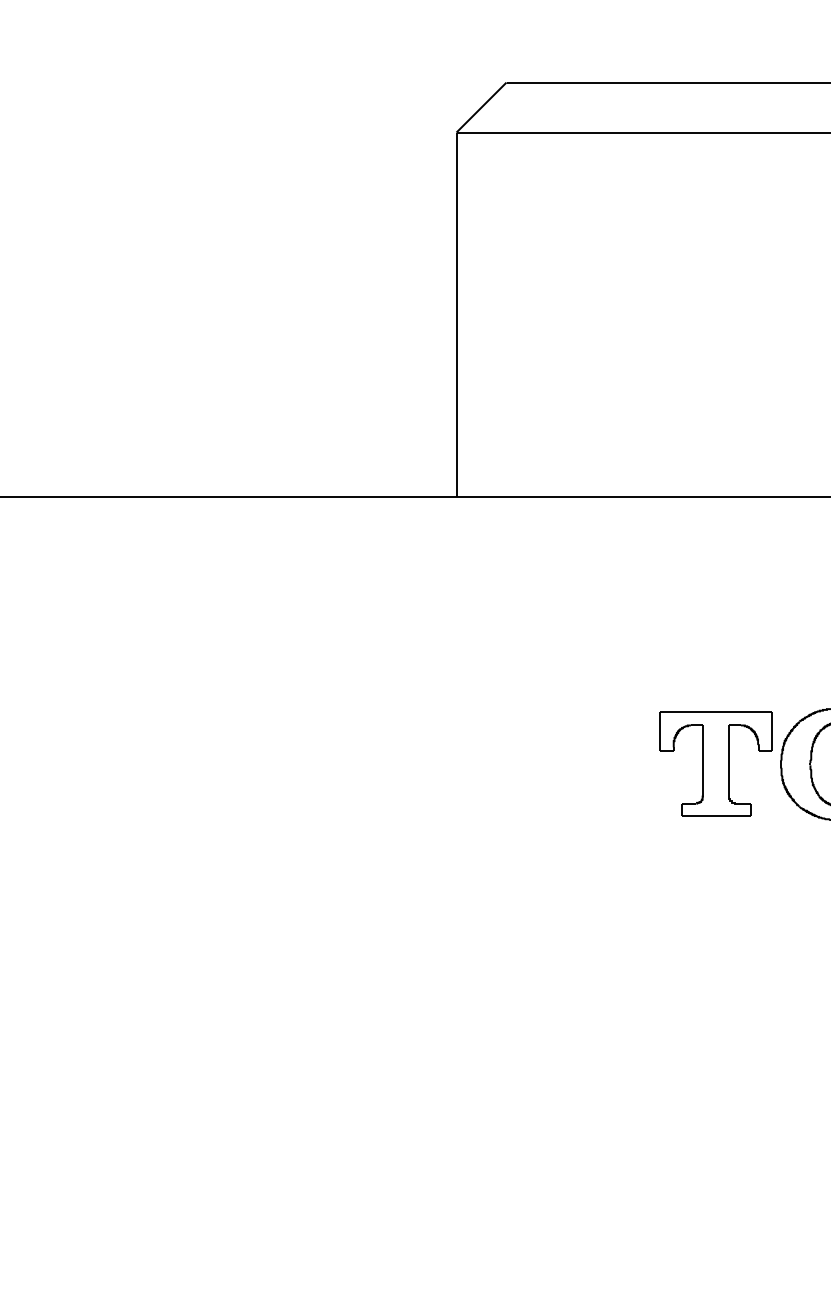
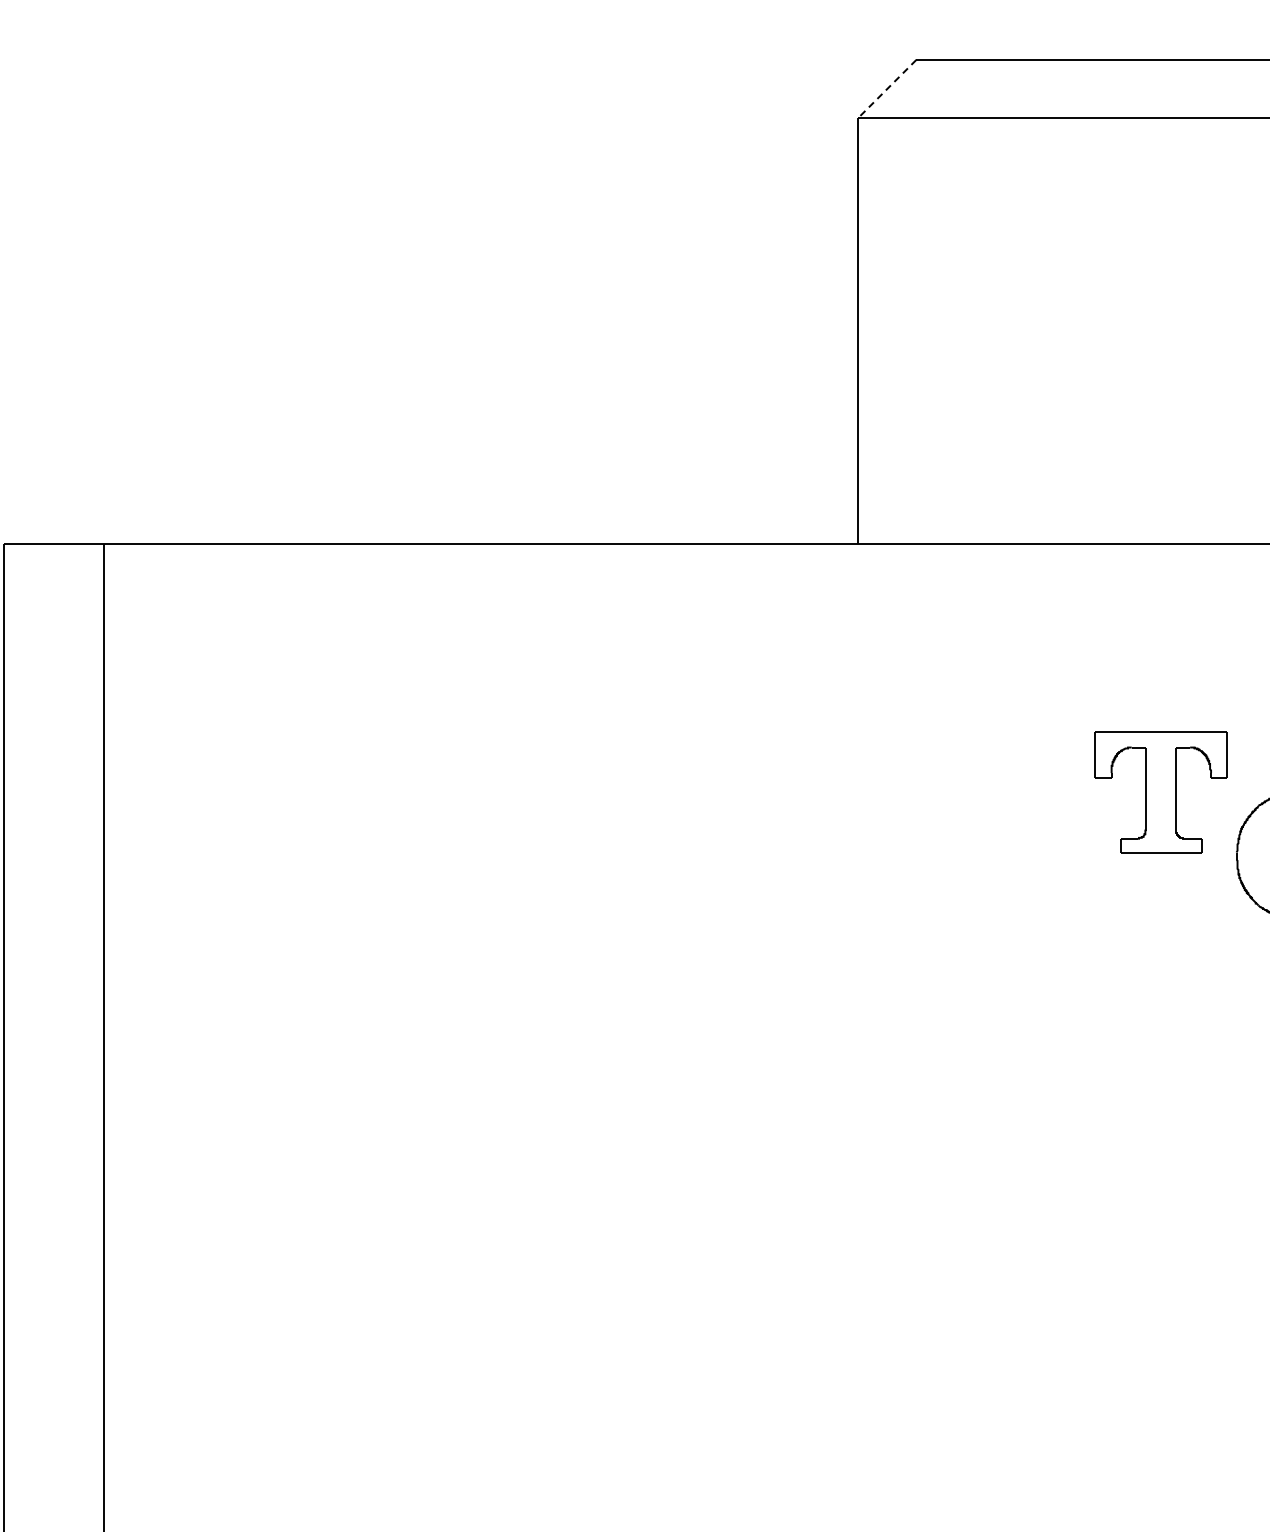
line: (480, 107) -> (886, 89), solid -> dashed
part: (715, 763) -> (1160, 792), moved

